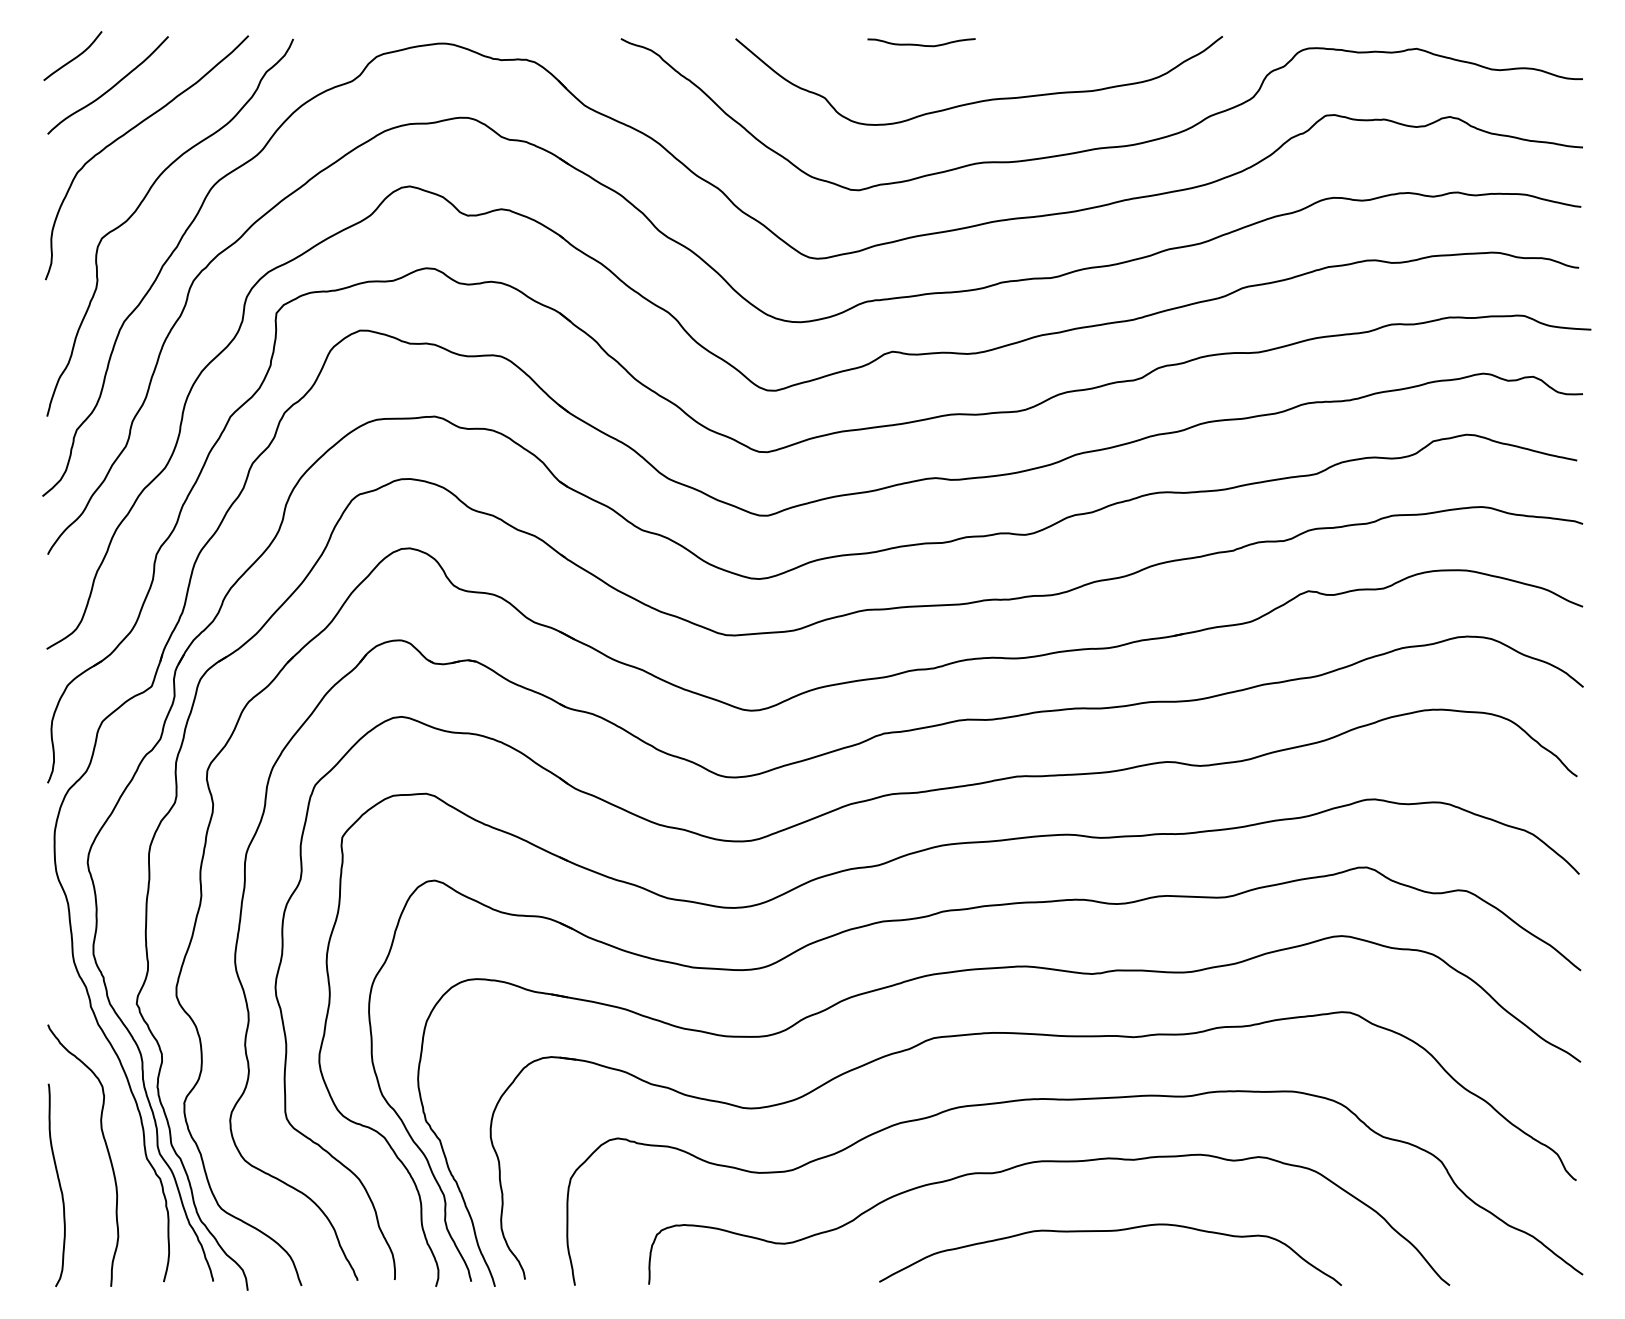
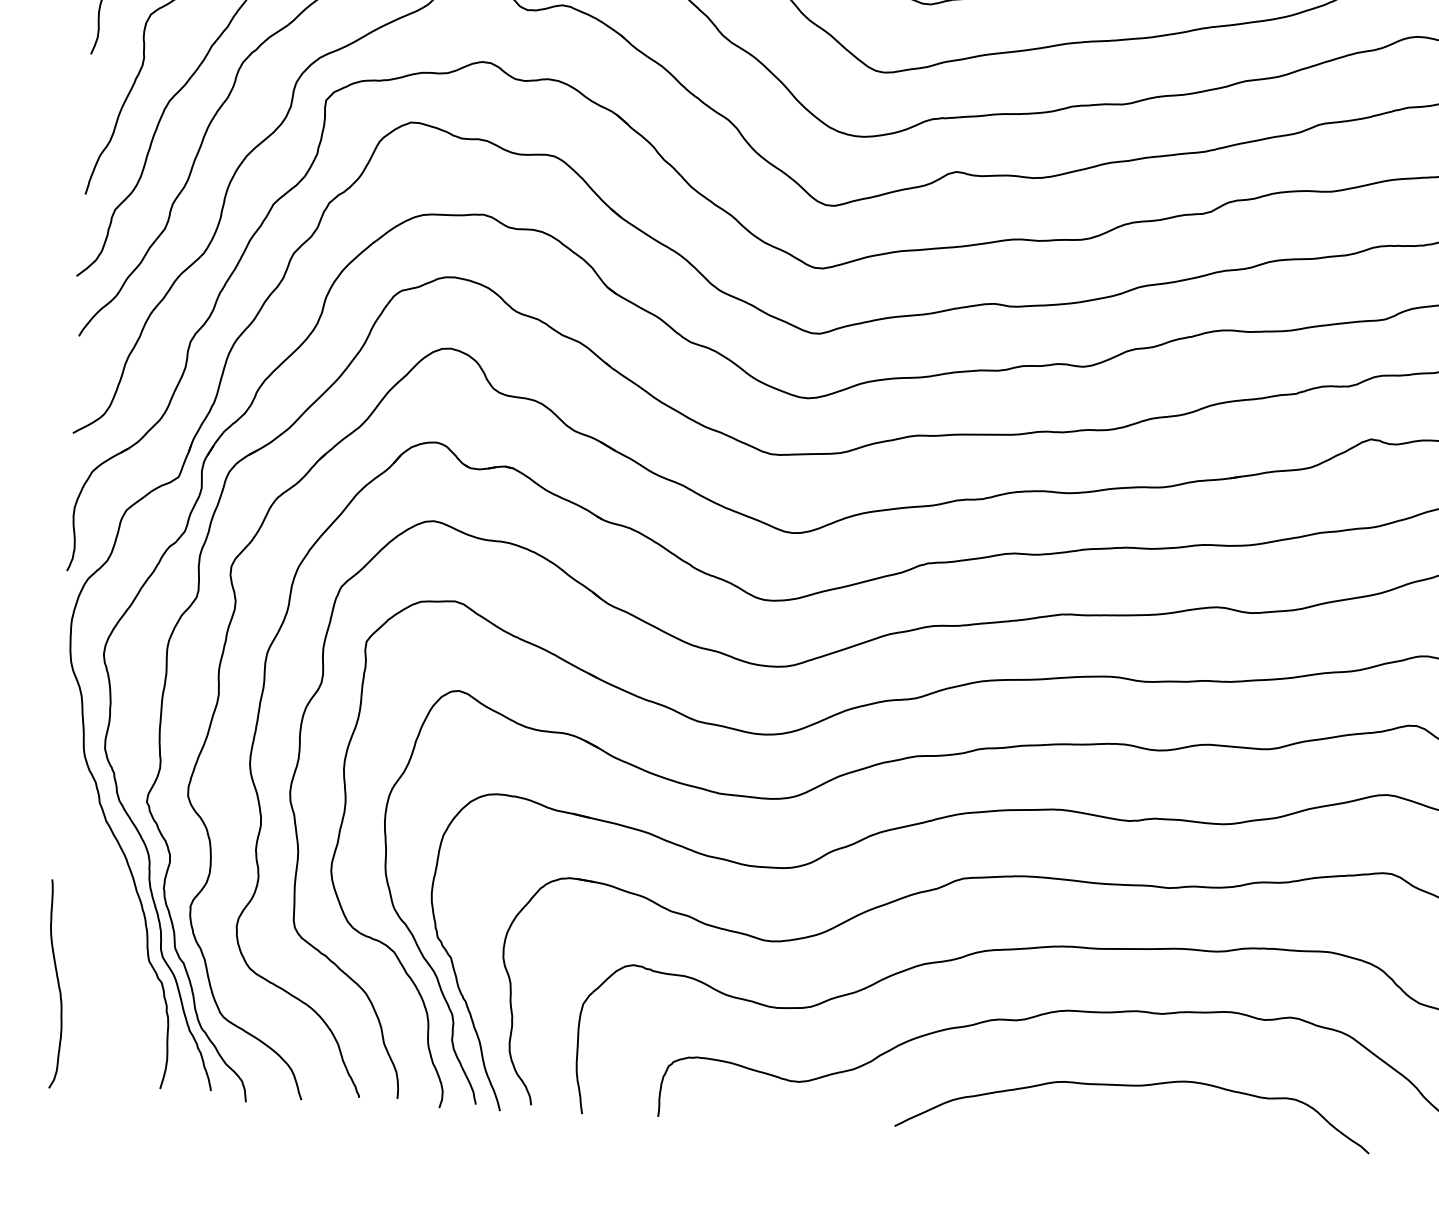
curve: (105, 1146) -> (107, 946), removed

